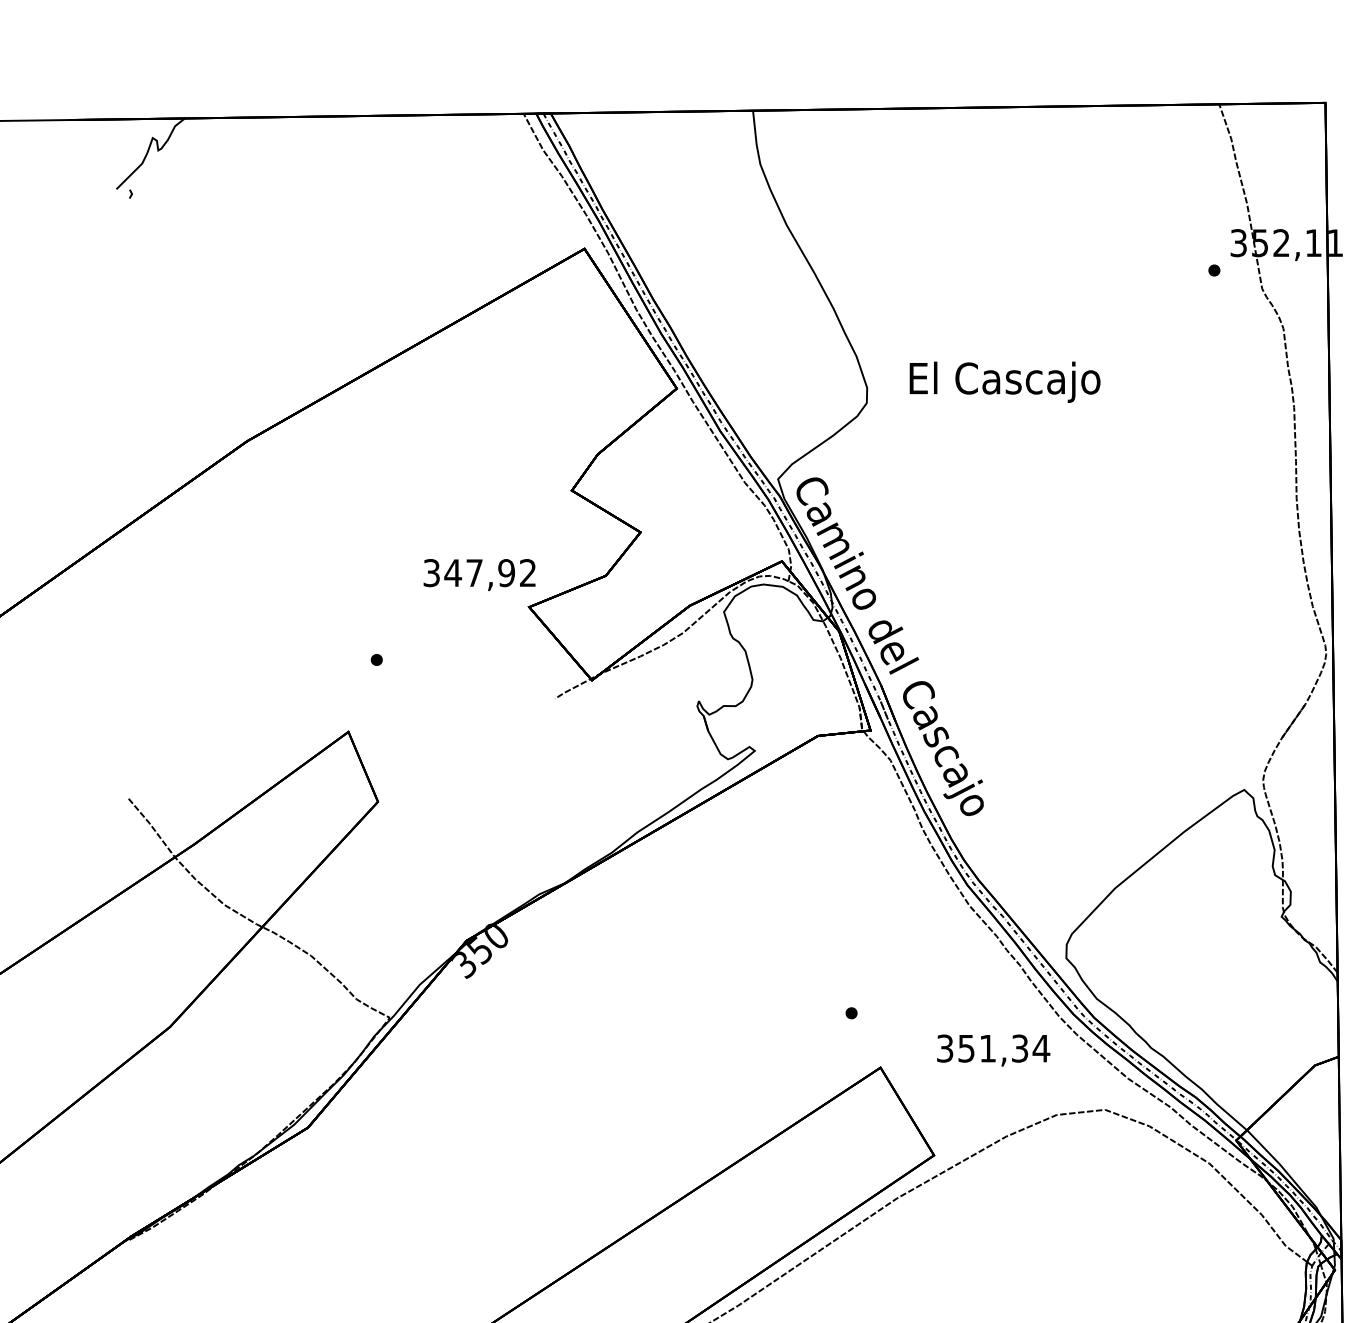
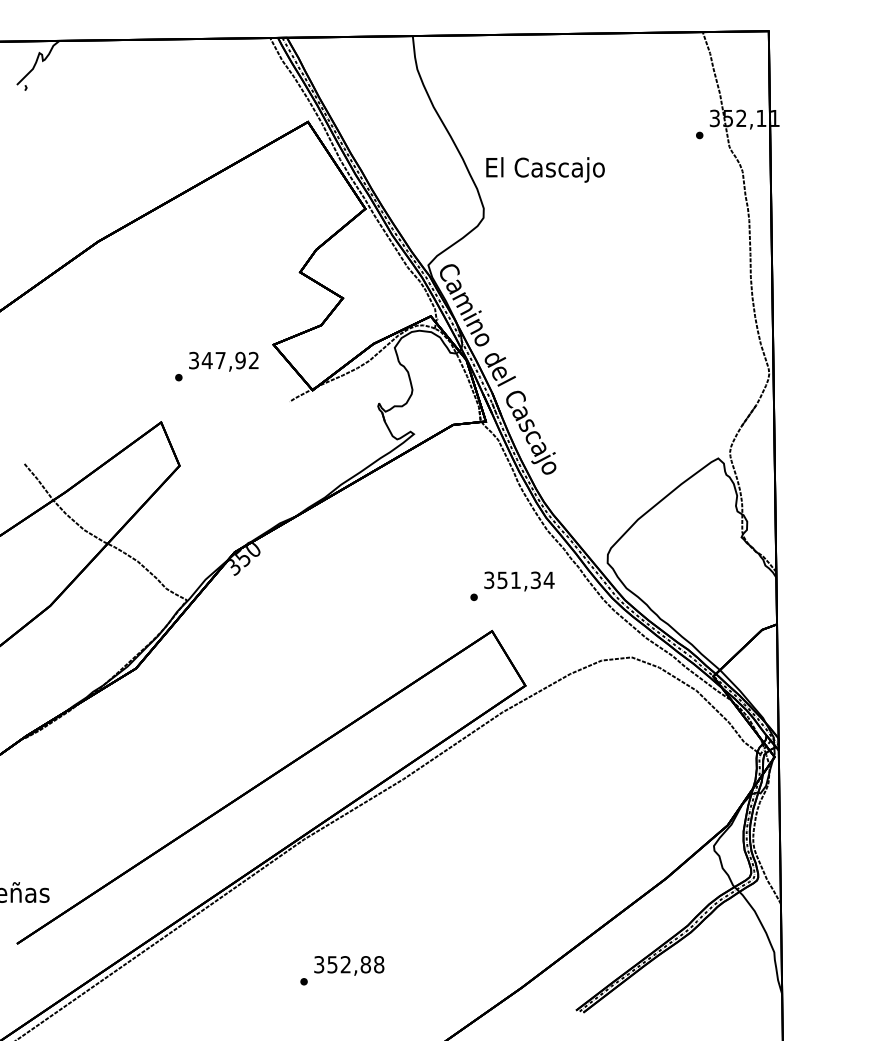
text: (1005, 381) -> (545, 169), moved
text: (479, 574) -> (223, 361), moved
text: (993, 1050) -> (519, 581), moved

